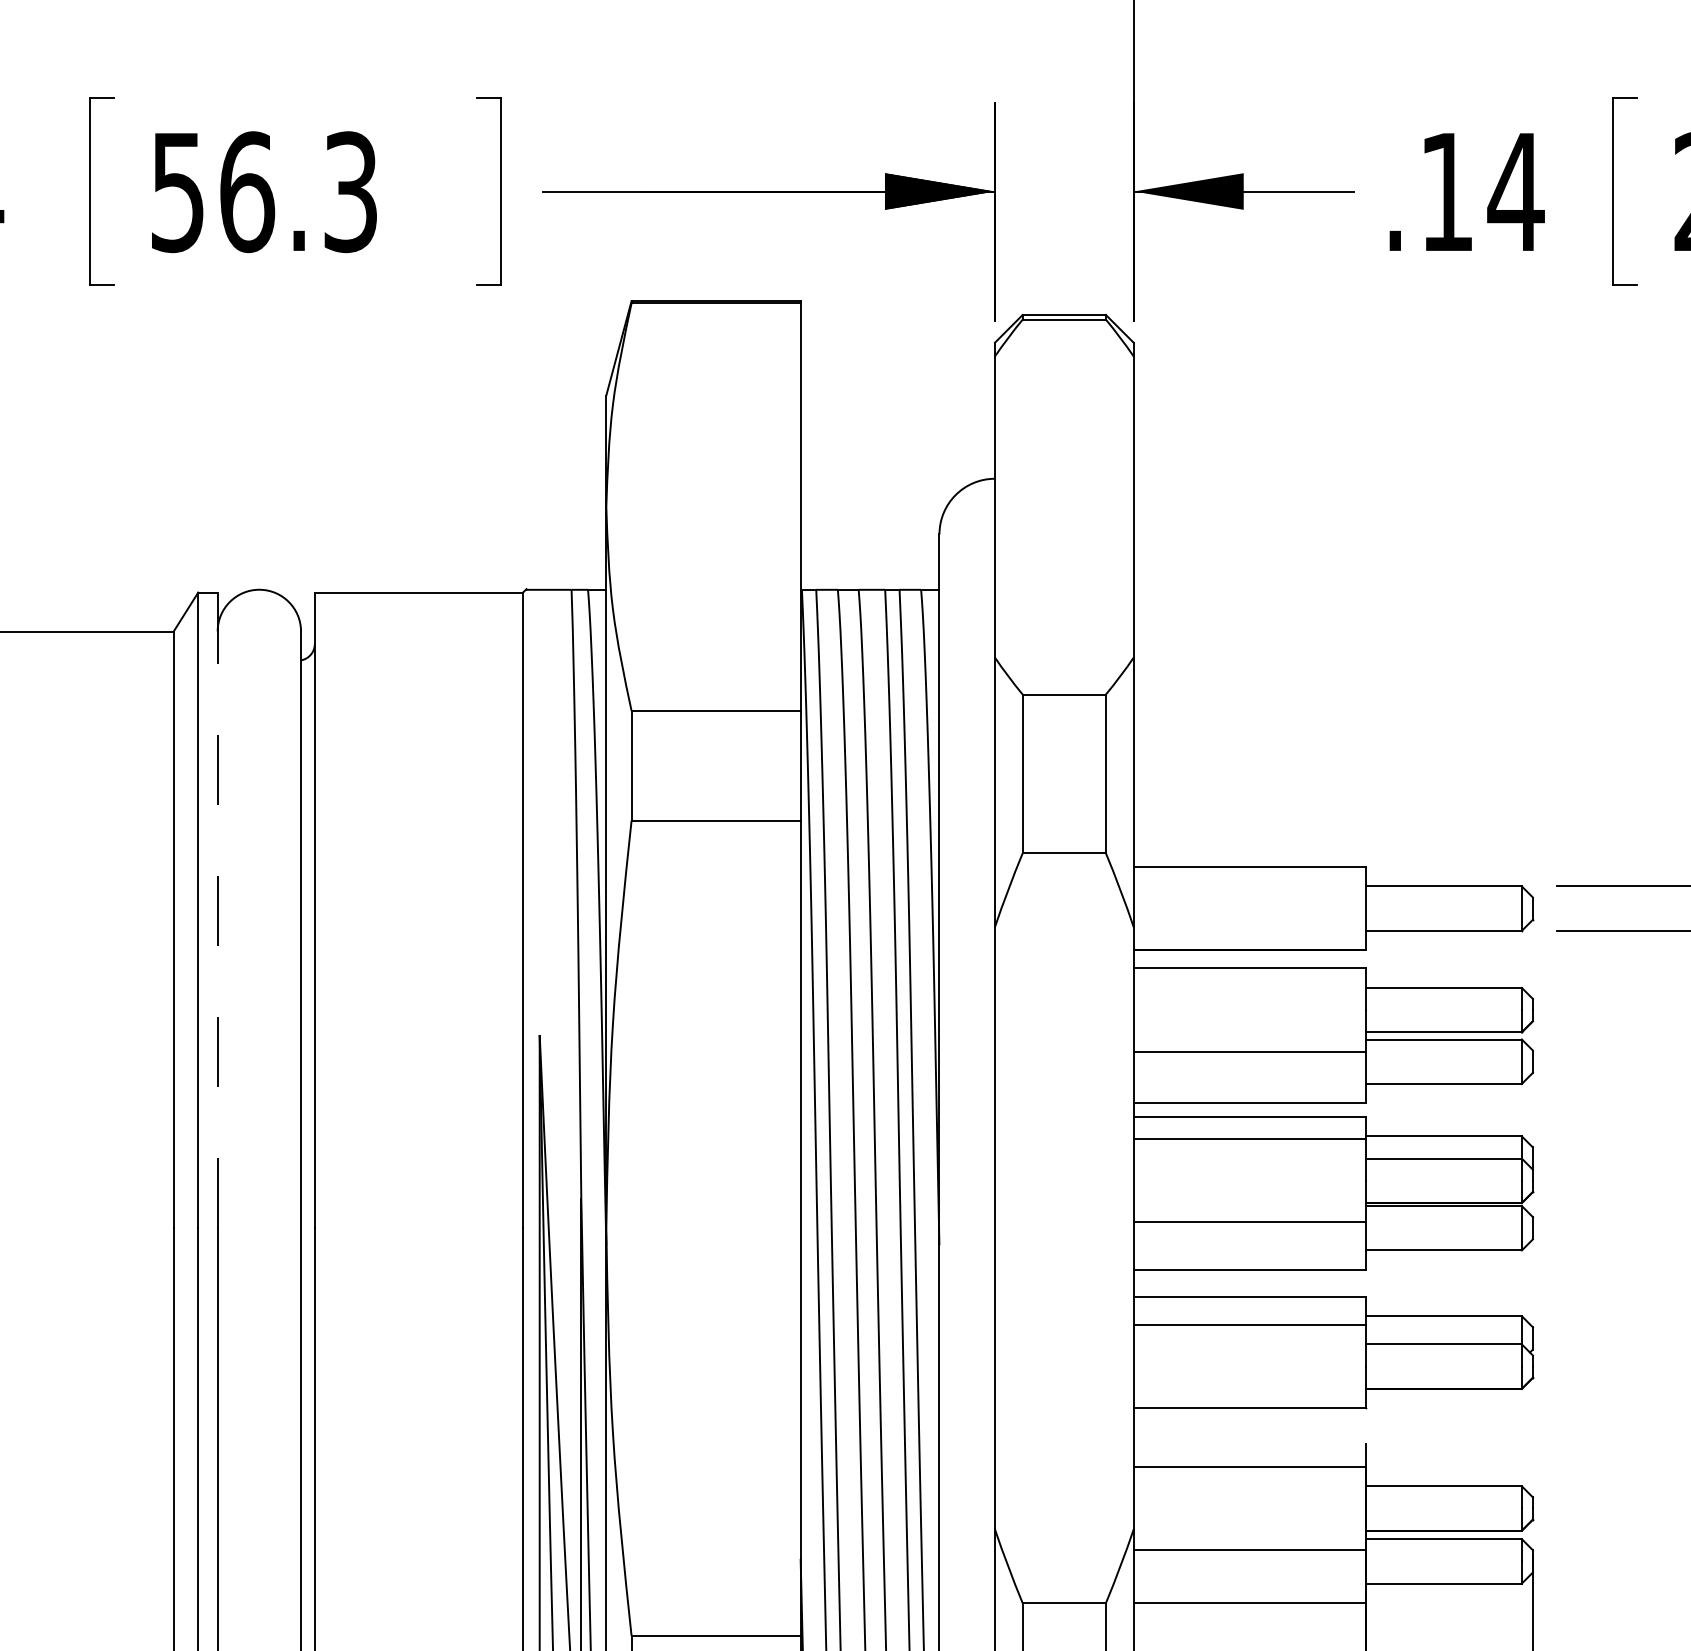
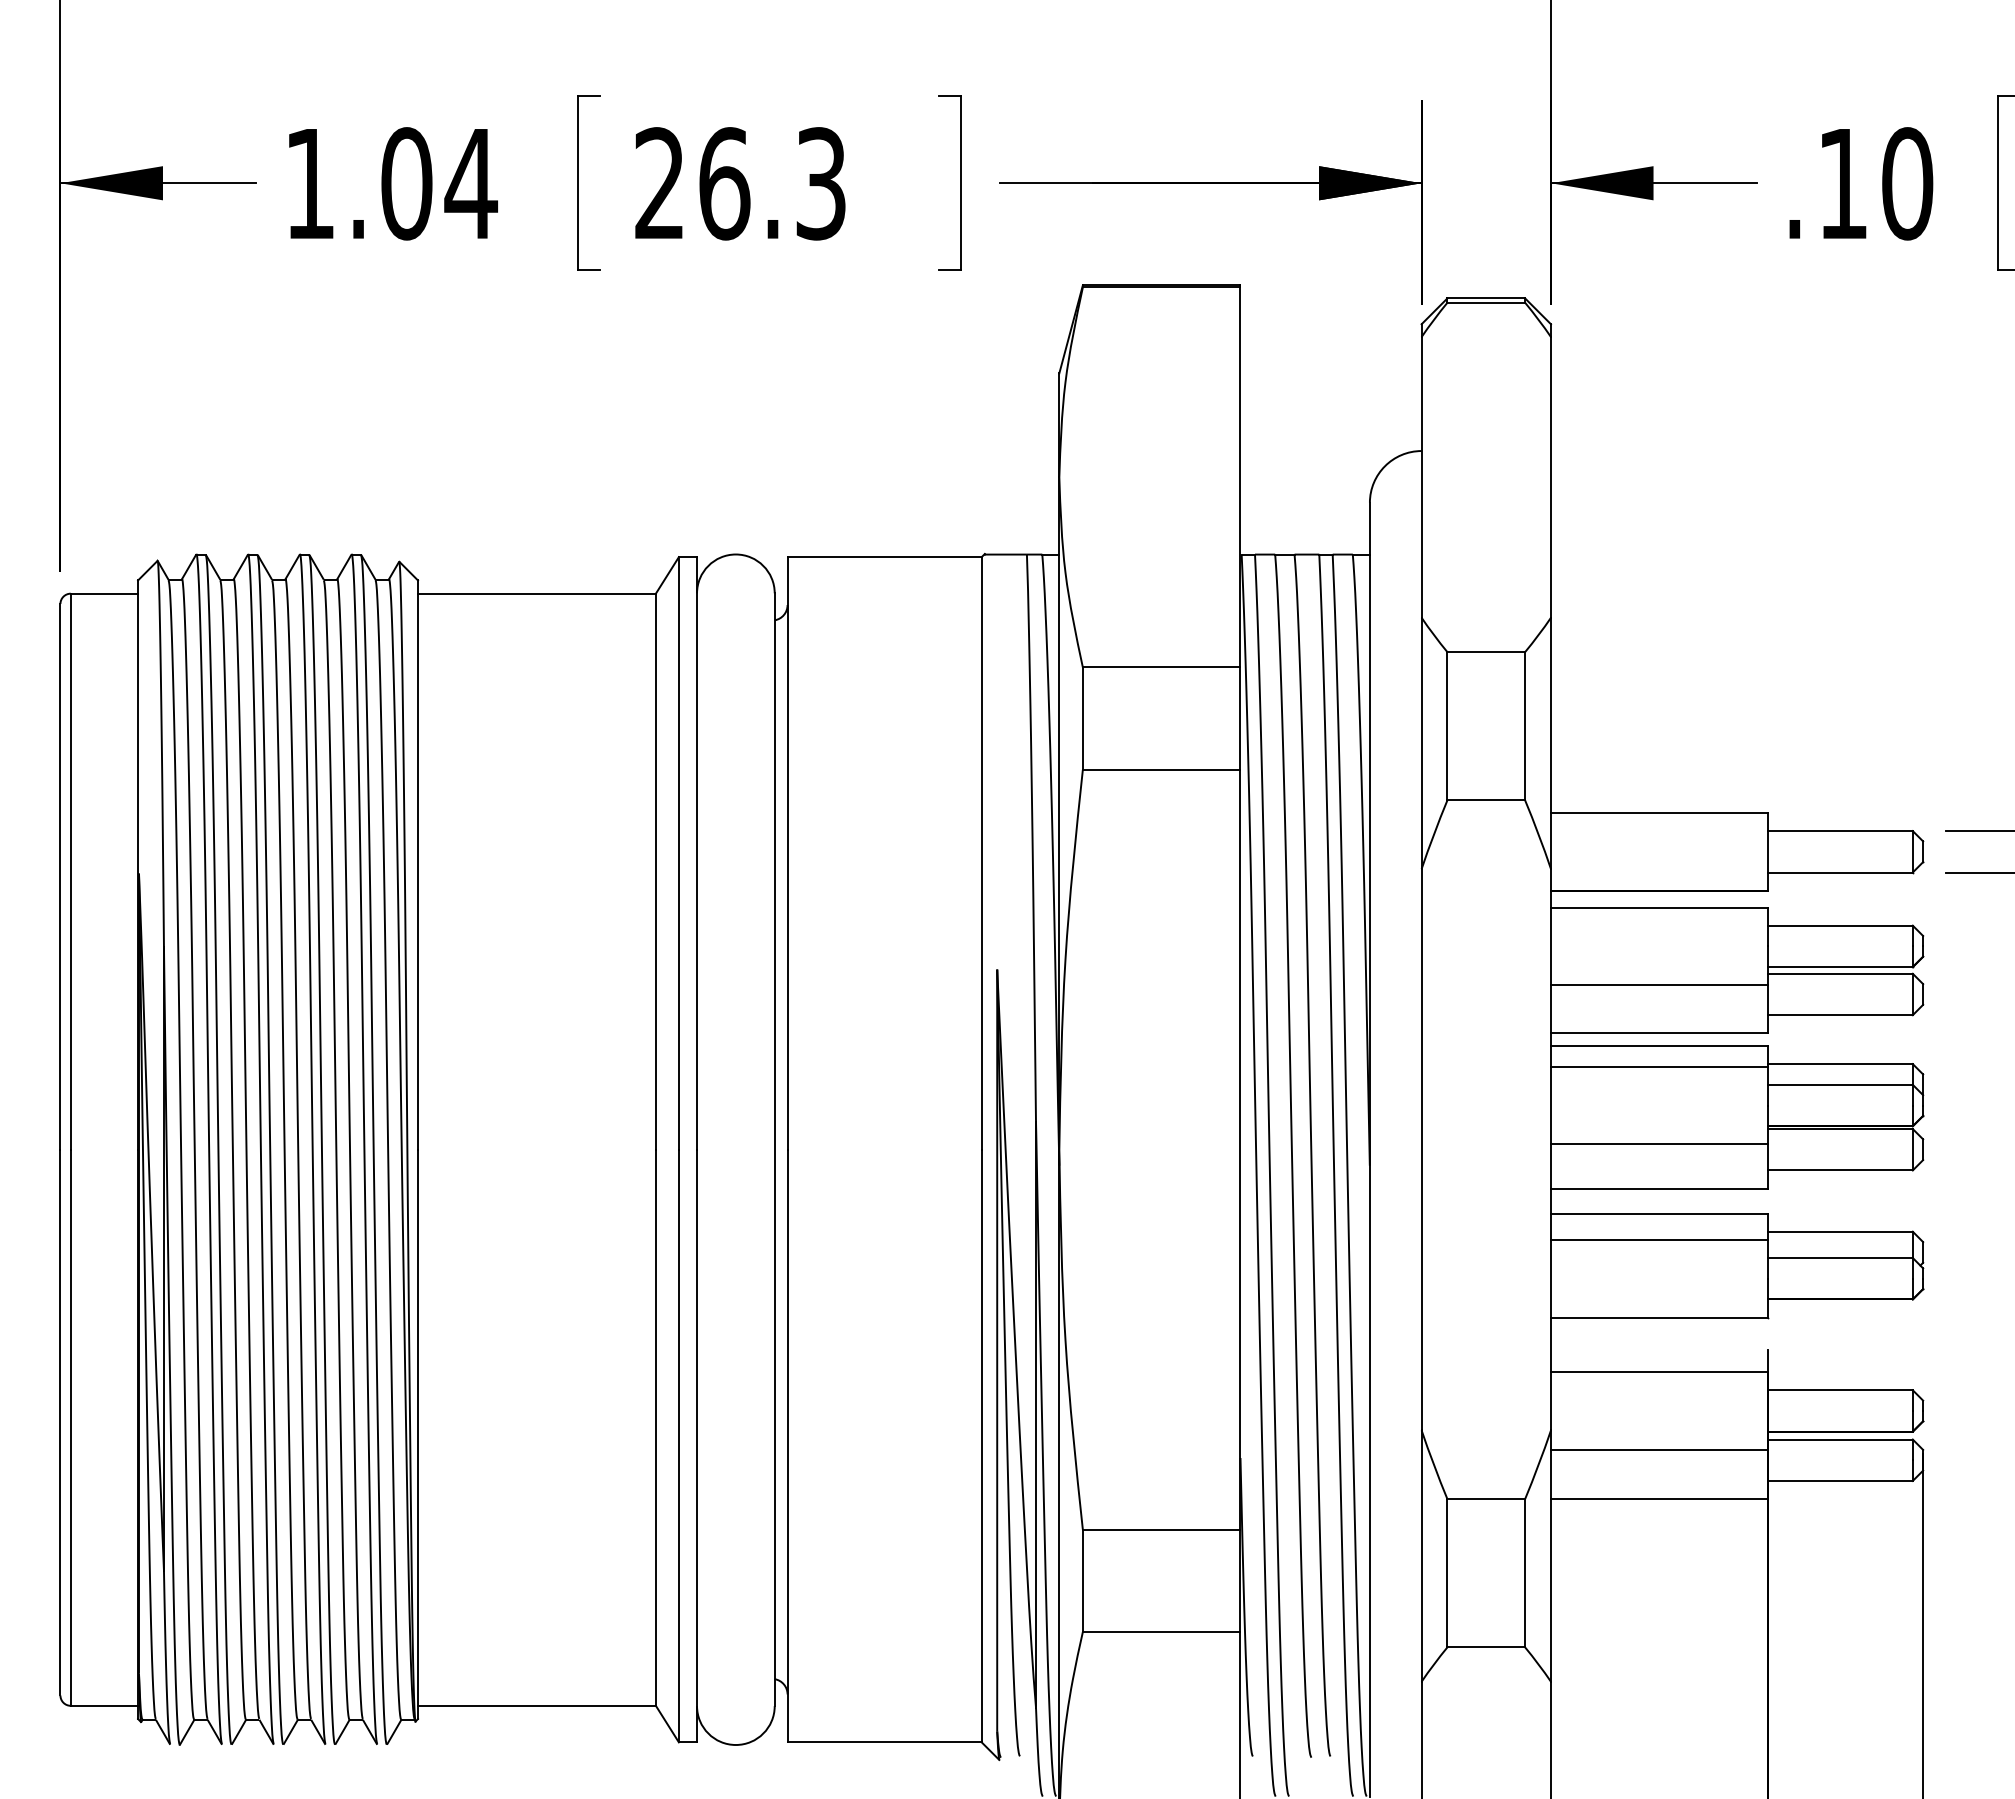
text: (177, 191) -> (659, 183), 56.3 -> 26.3
text: (1516, 191) -> (1907, 183), .14 -> .10
line: (218, 909) -> (697, 852), dashed -> solid

